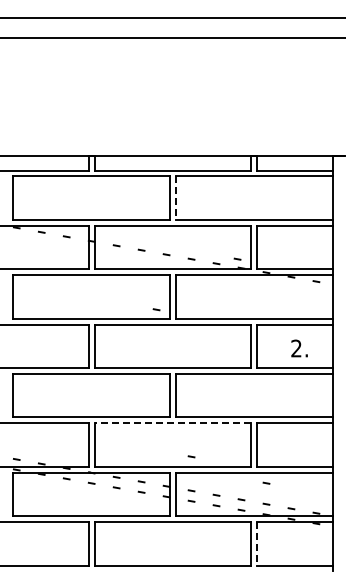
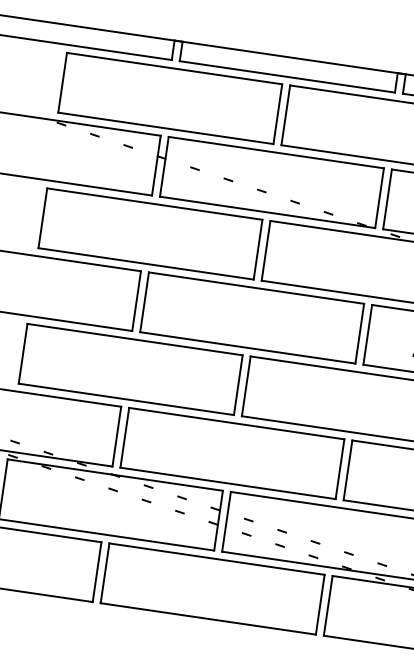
line: (175, 198) -> (285, 115), dashed -> solid
line: (237, 258) -> (358, 210), removed
line: (156, 309) -> (236, 264), removed
line: (172, 423) -> (236, 423), dashed -> solid
line: (191, 456) -> (255, 472), removed
line: (266, 482) -> (353, 523), removed
line: (257, 543) -> (328, 605), dashed -> solid

